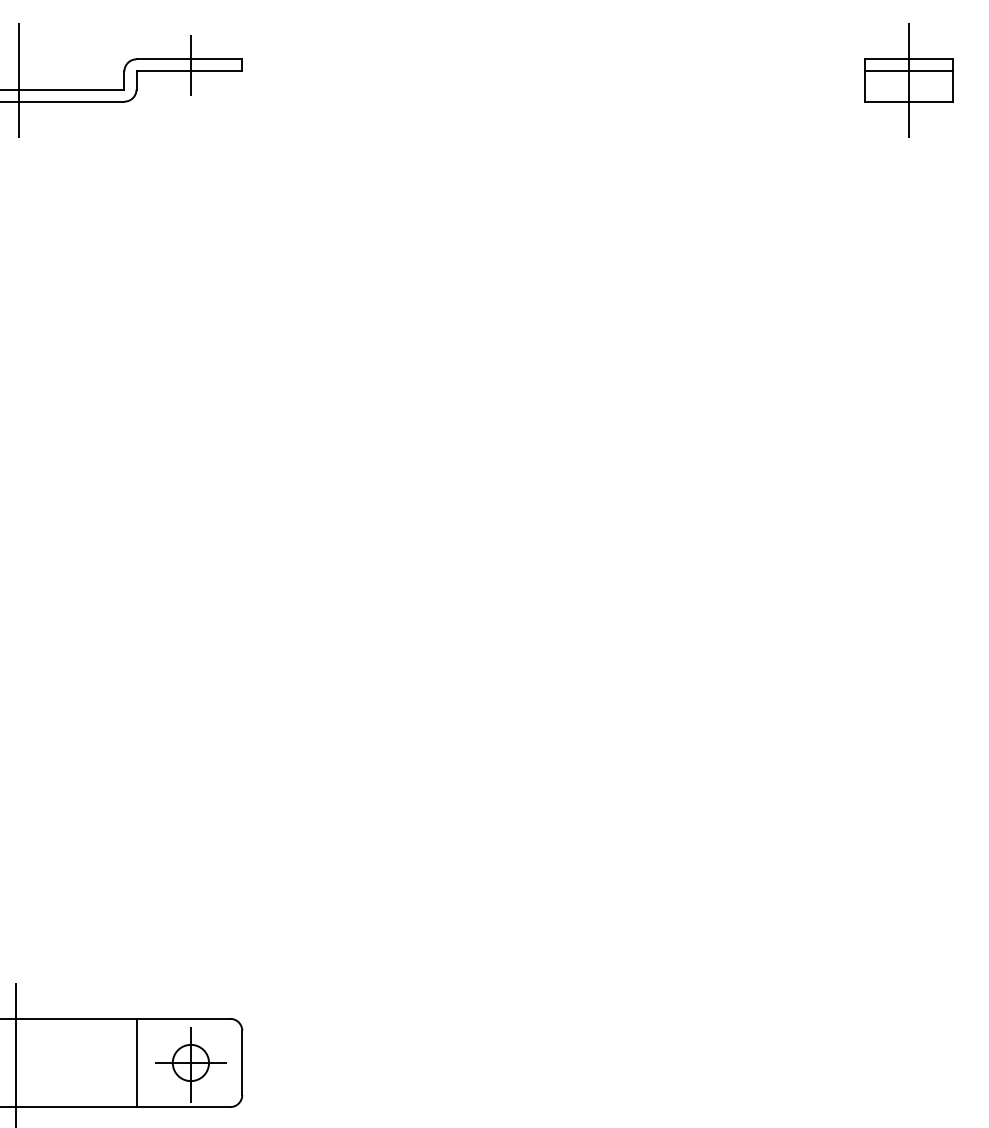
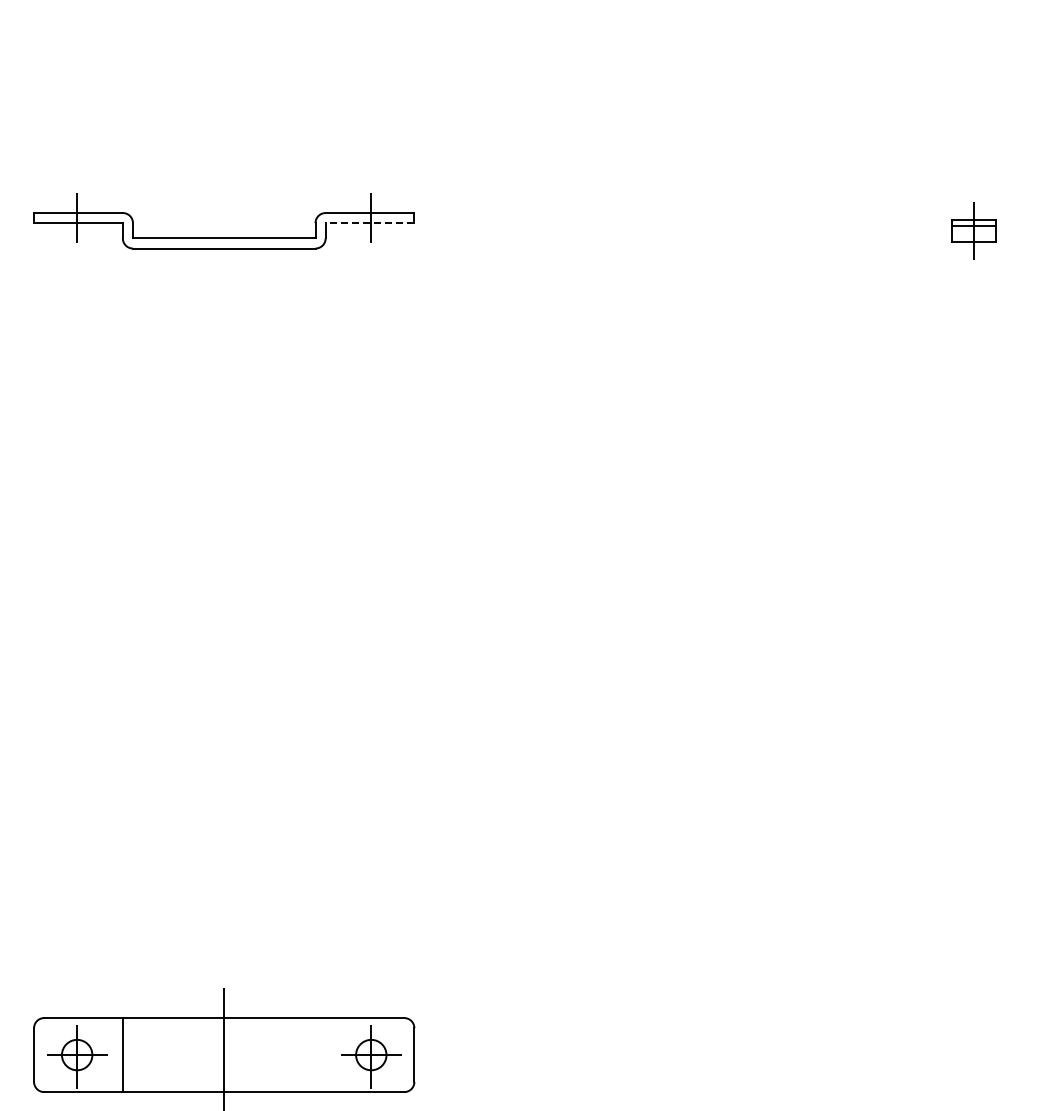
line: (188, 71) -> (369, 223), solid -> dashed
line: (18, 80) -> (226, 230), removed
part: (908, 80) -> (973, 230), size x0.6
line: (136, 1063) -> (325, 1055), removed

